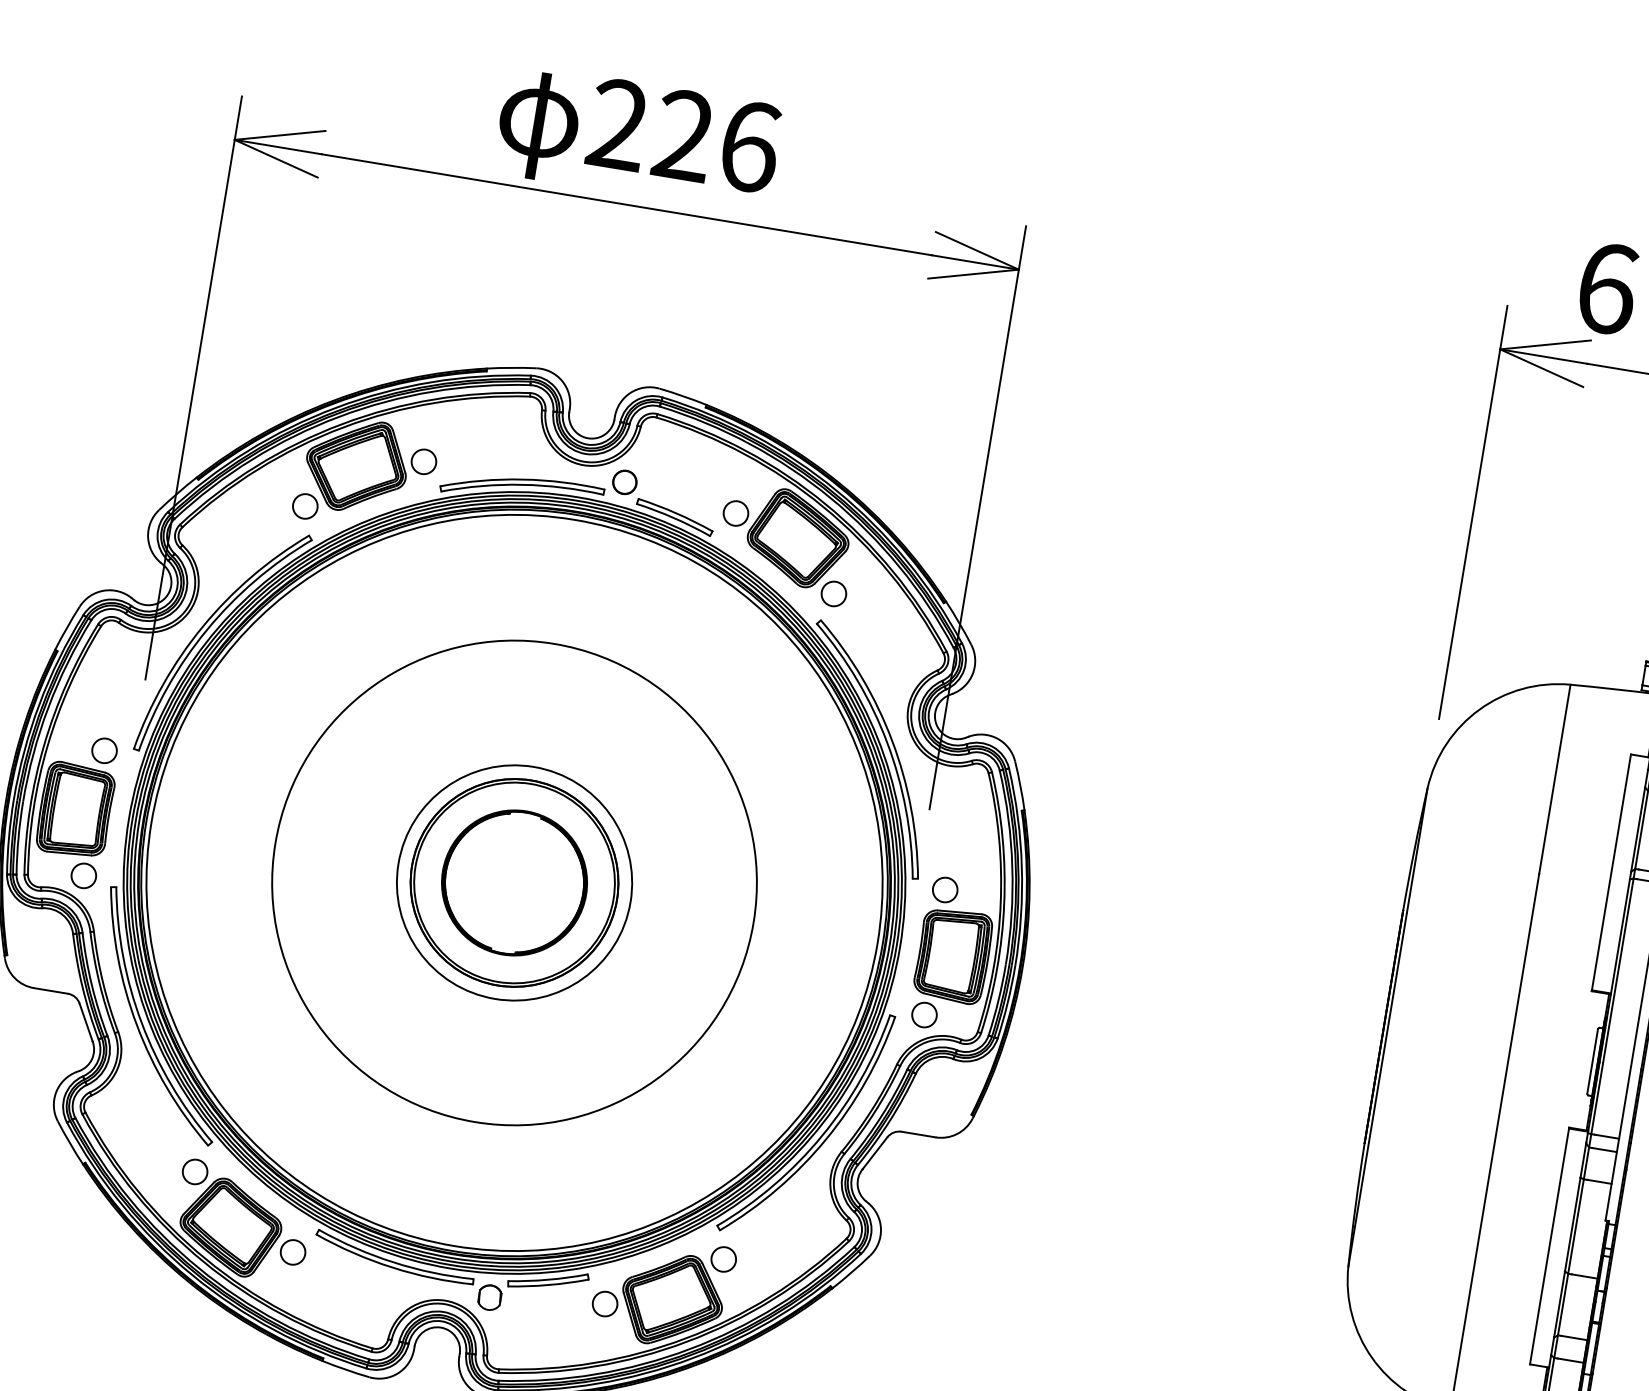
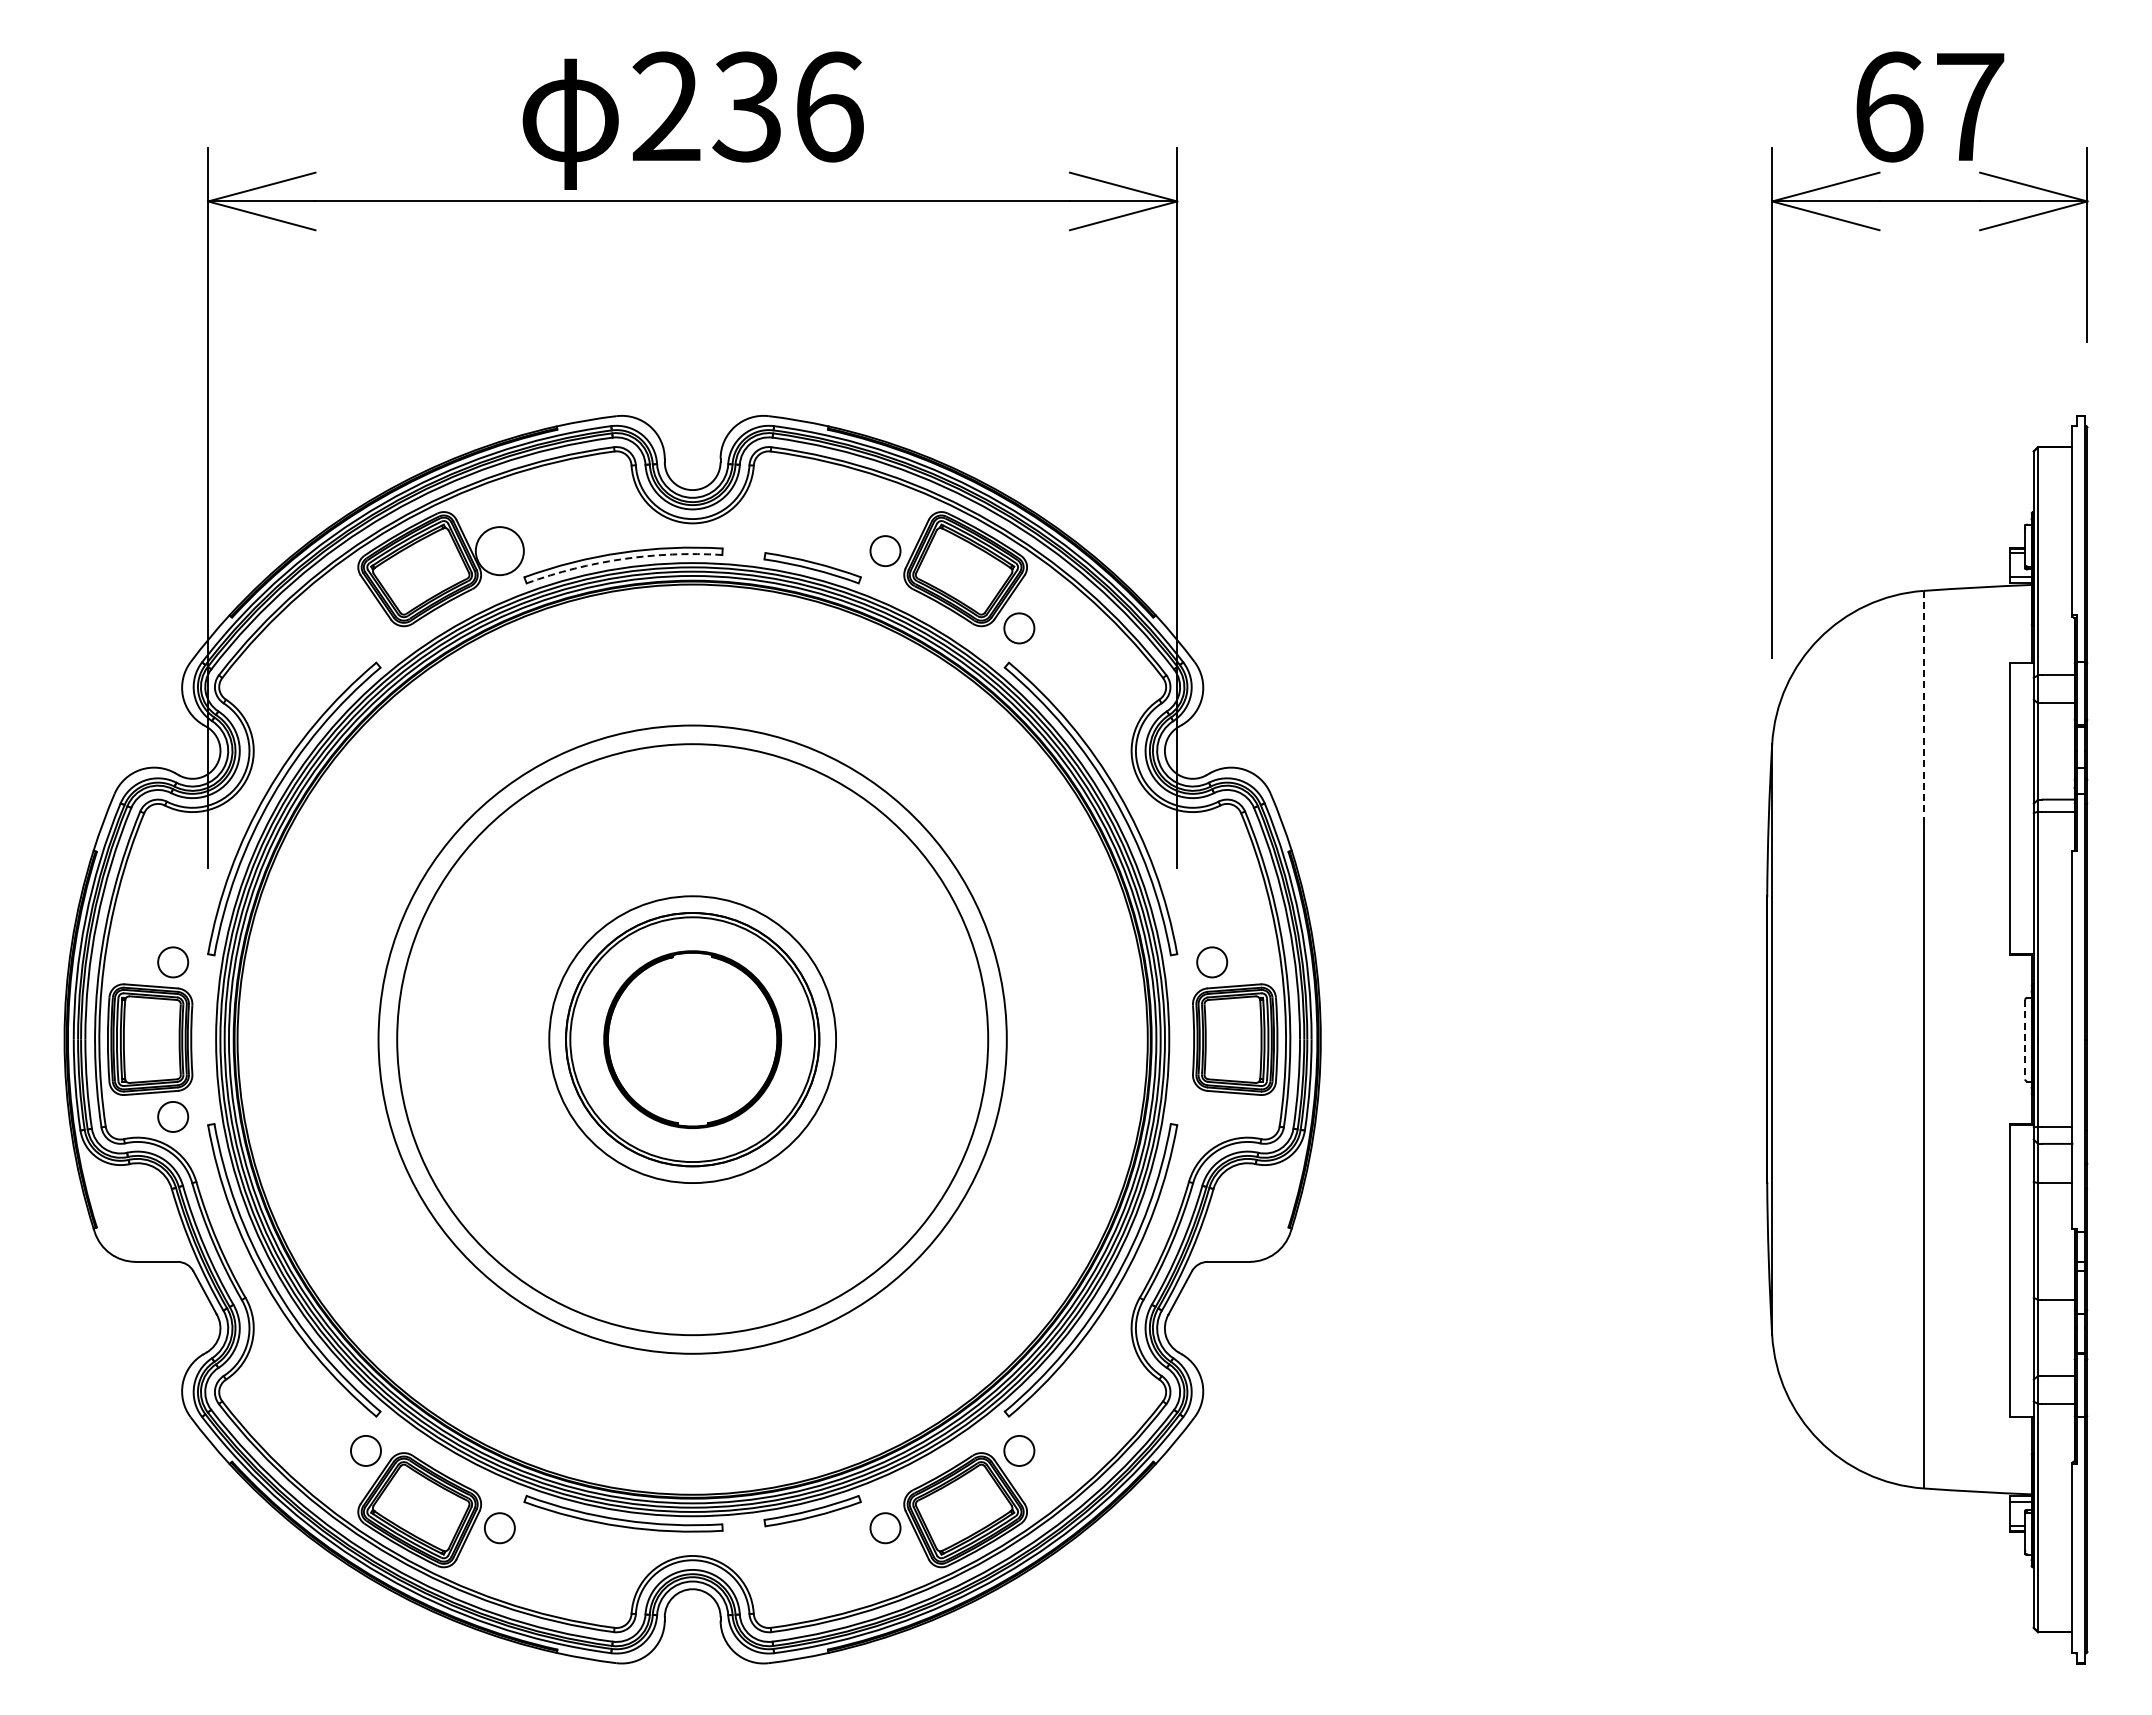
text: (683, 135) -> (746, 106), 226 -> 236
circle: (423, 462) -> (499, 551), size x1.6
part: (624, 482) -> (745, 535), removed
arc: (522, 485) -> (623, 559), solid -> dashed
circle: (304, 506) -> (365, 628), removed
line: (1554, 779) -> (1923, 707), solid -> dashed
circle: (514, 882) -> (692, 1039), size x0.7
circle: (924, 1014) -> (1212, 1116), removed
line: (1592, 1061) -> (2025, 1039), solid -> dashed
part: (489, 1297) -> (745, 1543), removed

